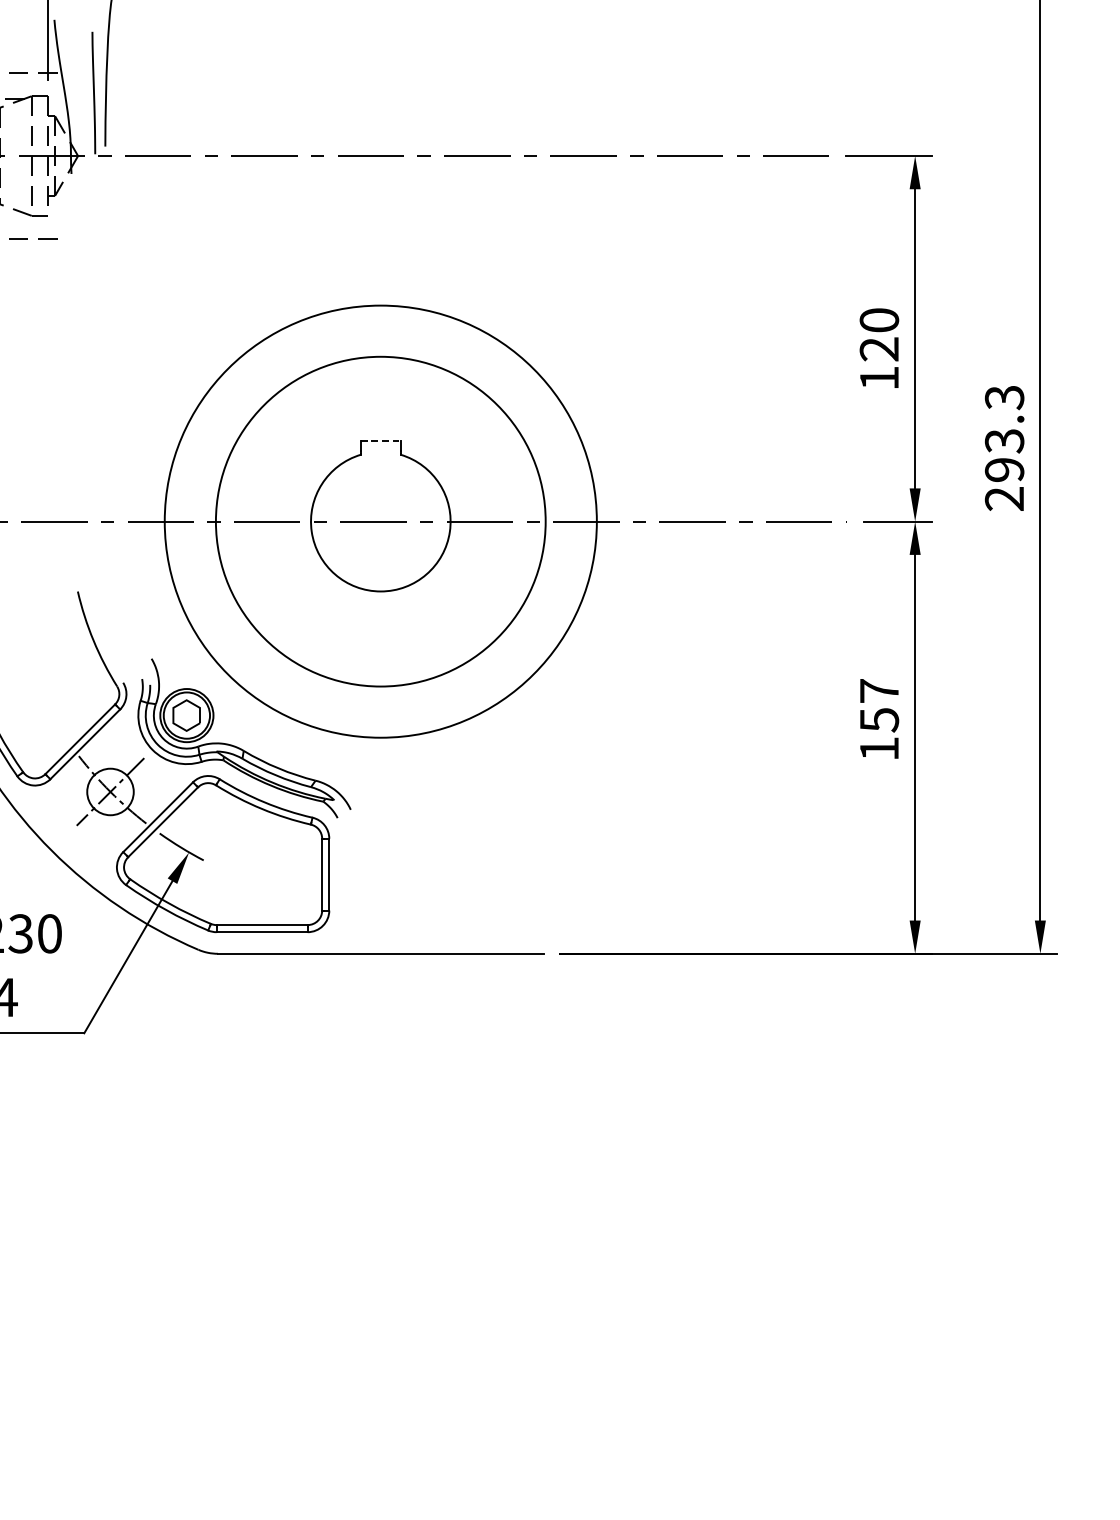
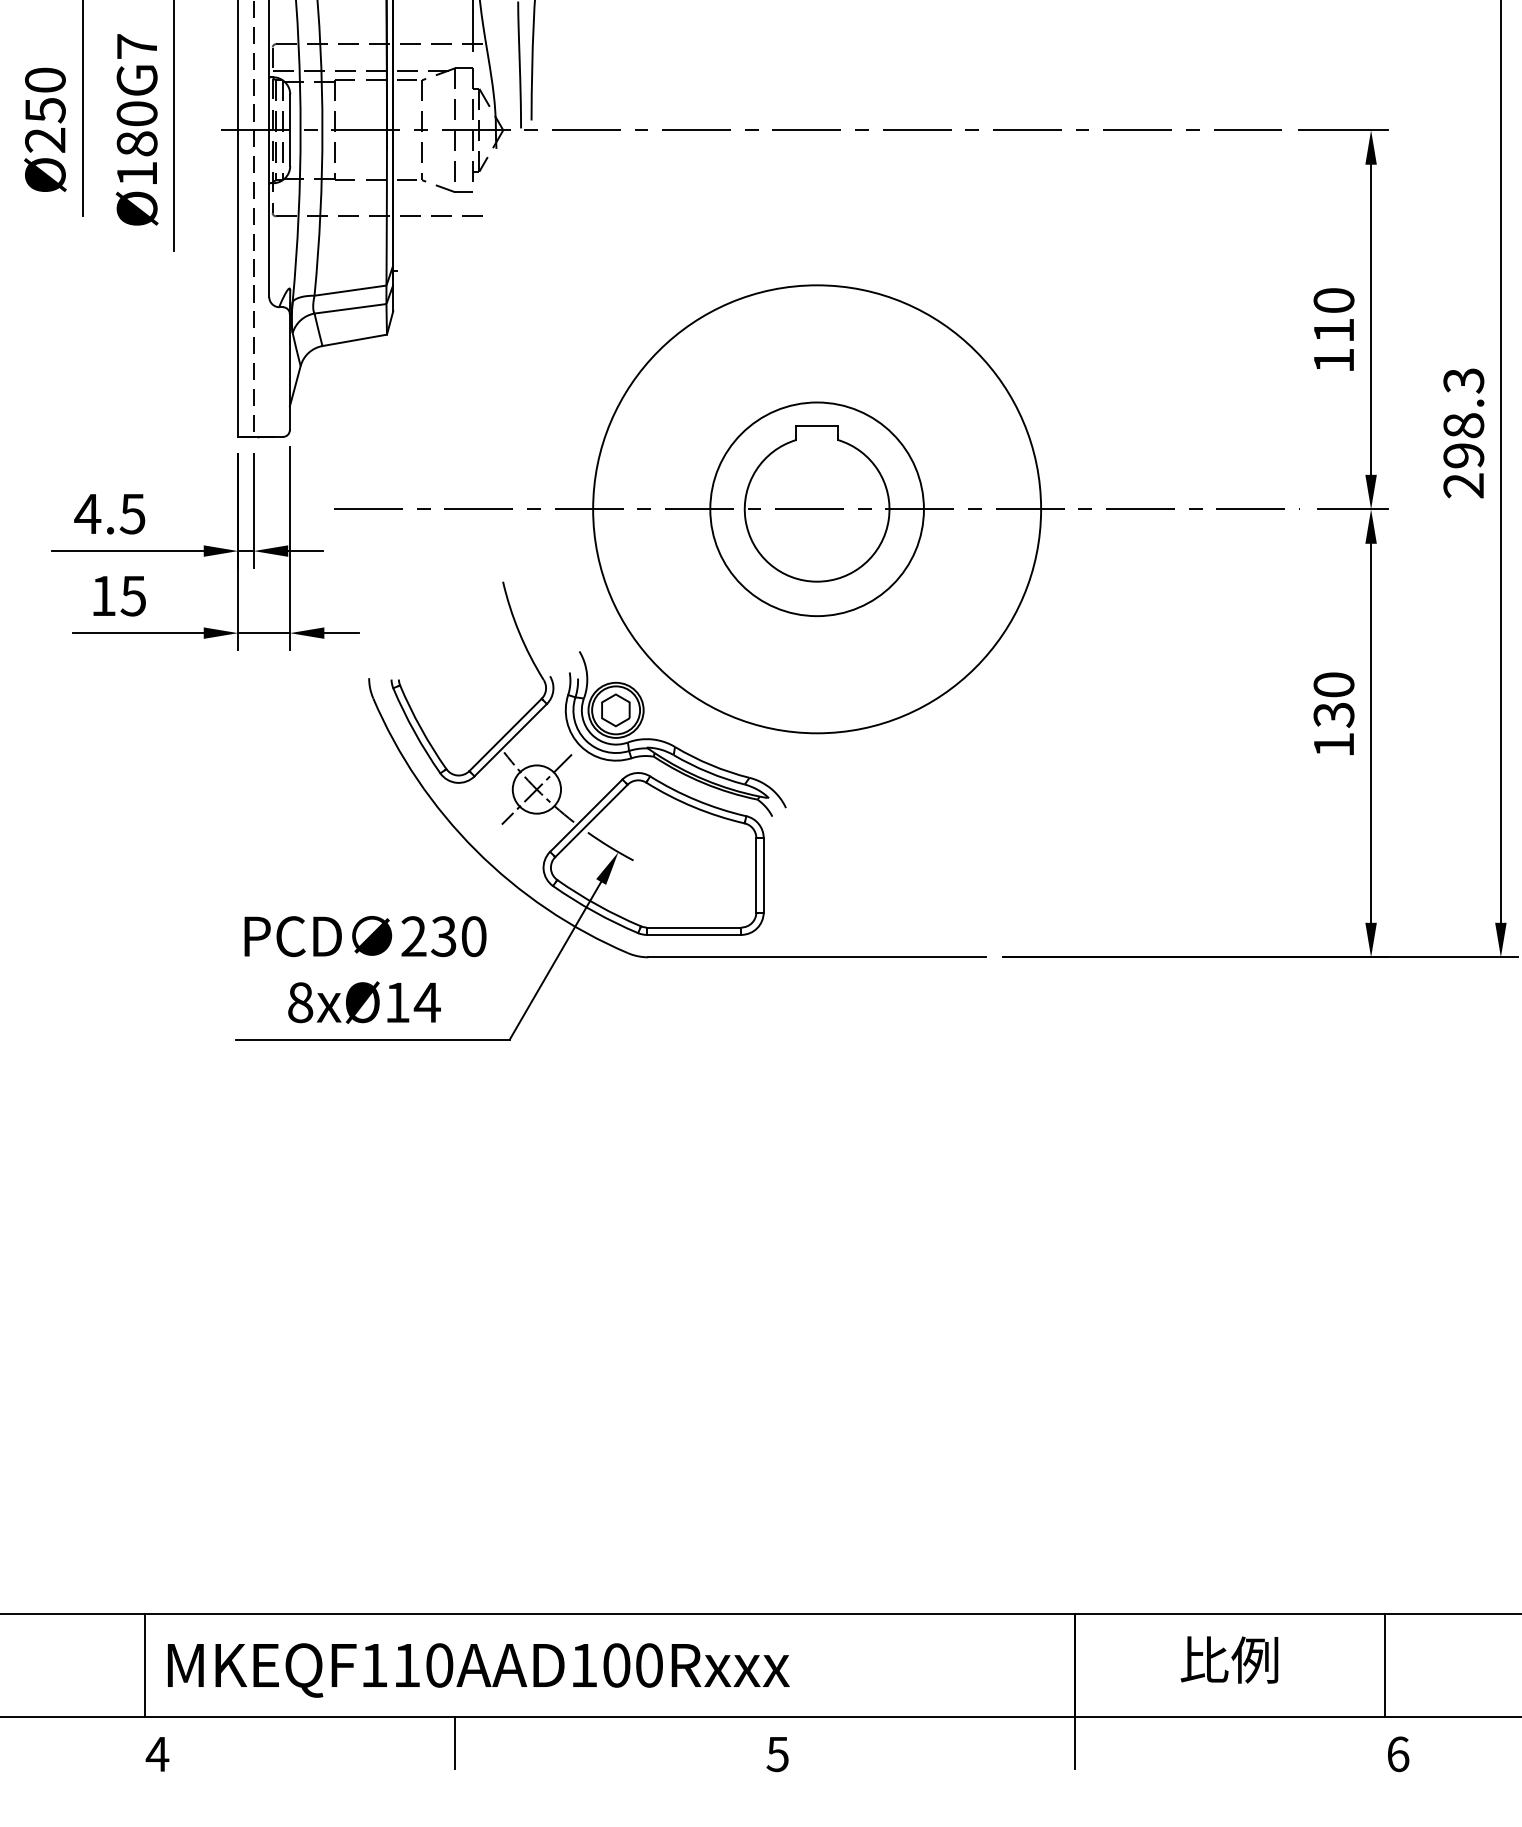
text: (878, 349) -> (1333, 330), 120 -> 110
line: (381, 440) -> (817, 425), dashed -> solid
text: (1004, 440) -> (1463, 425), 293.3 -> 298.3
circle: (380, 521) -> (816, 509), size x0.62
text: (878, 706) -> (1333, 700), 157 -> 130

